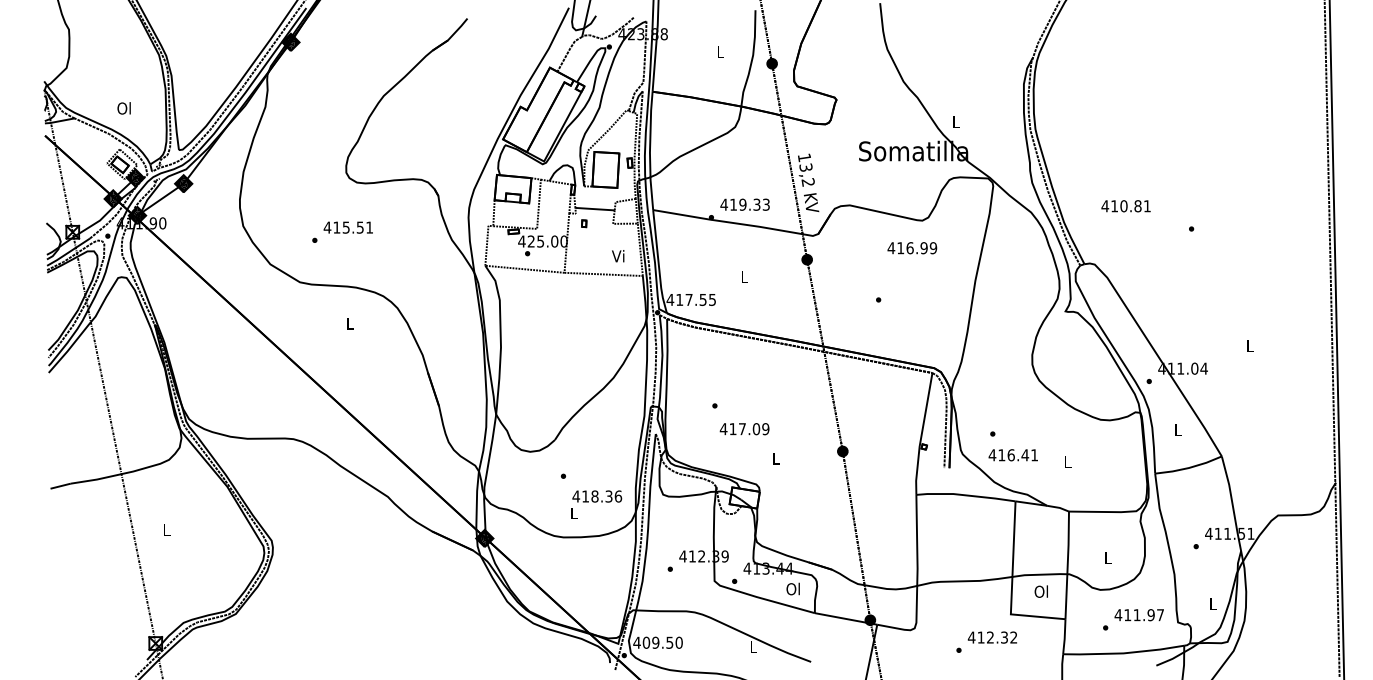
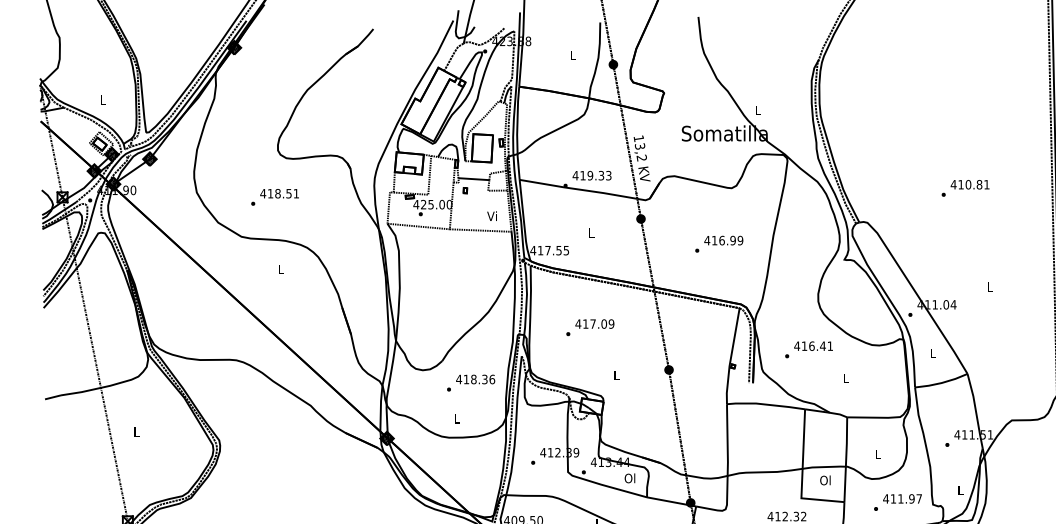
text: (123, 108) -> (102, 99), Ol -> L
text: (1125, 206) -> (969, 184), moved
text: (345, 227) -> (277, 193), 415.51 -> 418.51
text: (912, 248) -> (723, 240), moved
text: (744, 429) -> (594, 324), moved
text: (1012, 455) -> (812, 346), moved
text: (597, 496) -> (475, 379), moved

